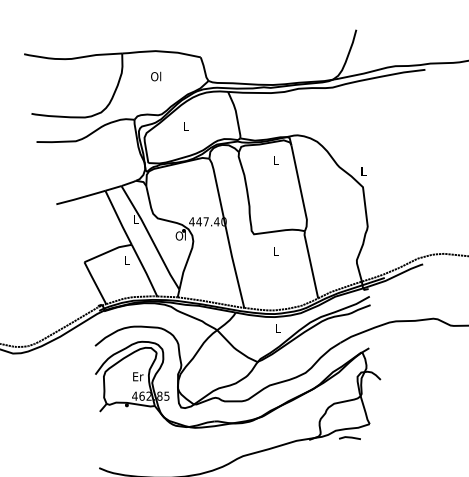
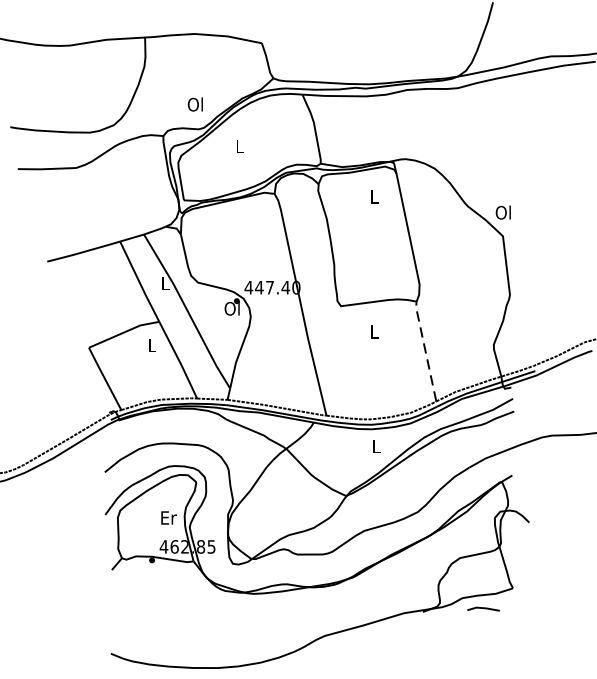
text: (156, 76) -> (196, 104), moved
text: (363, 170) -> (503, 211), L -> Ol
line: (310, 264) -> (424, 351), solid -> dashed

